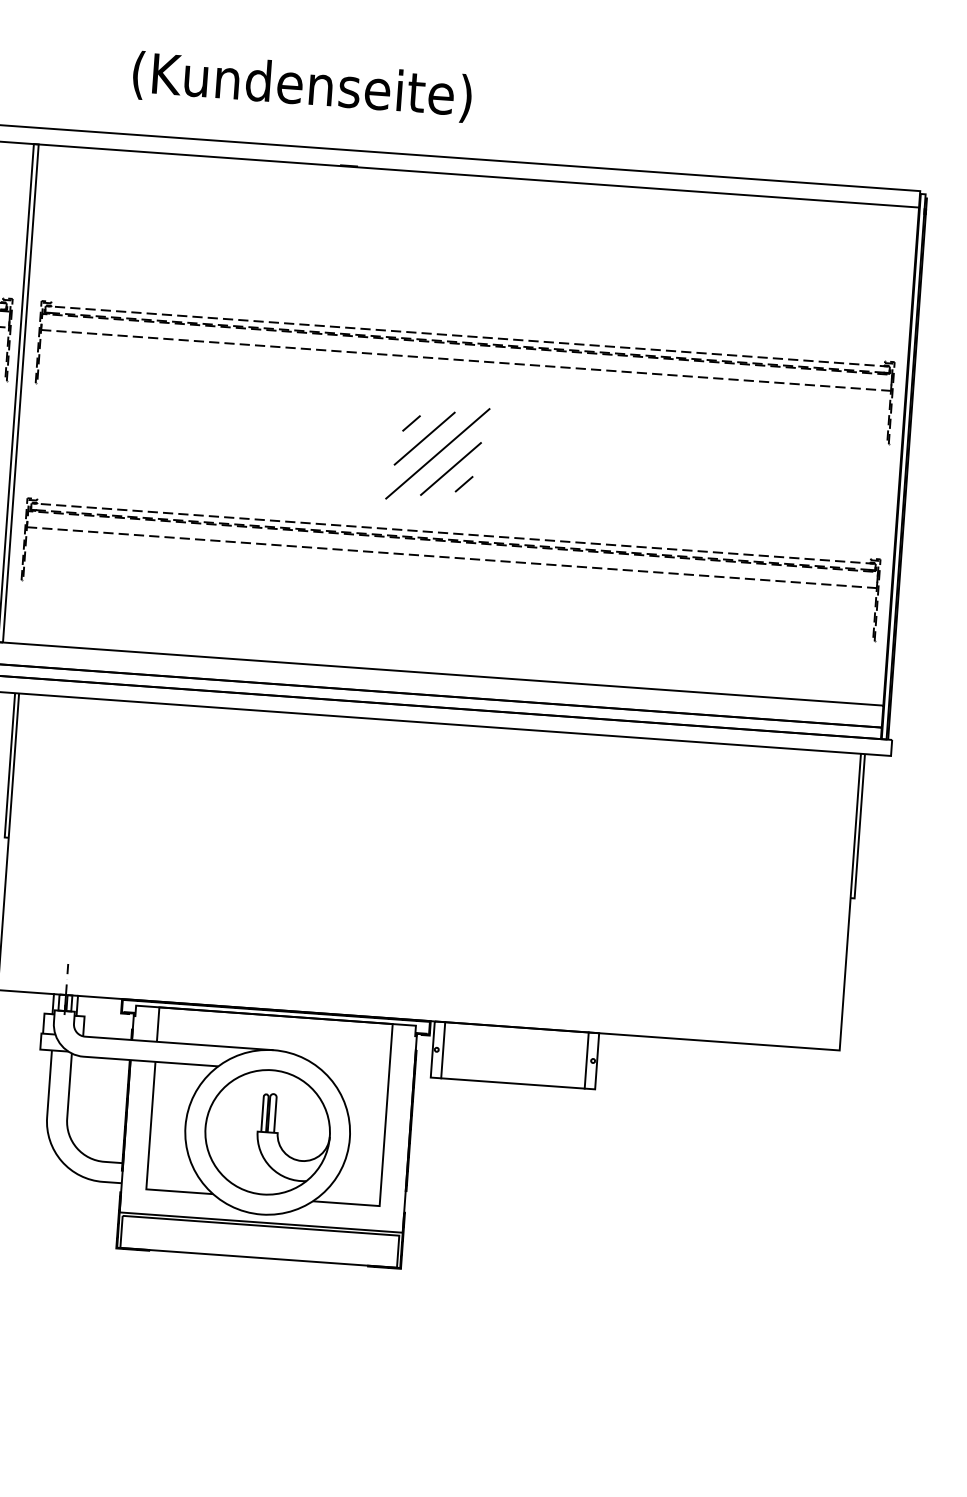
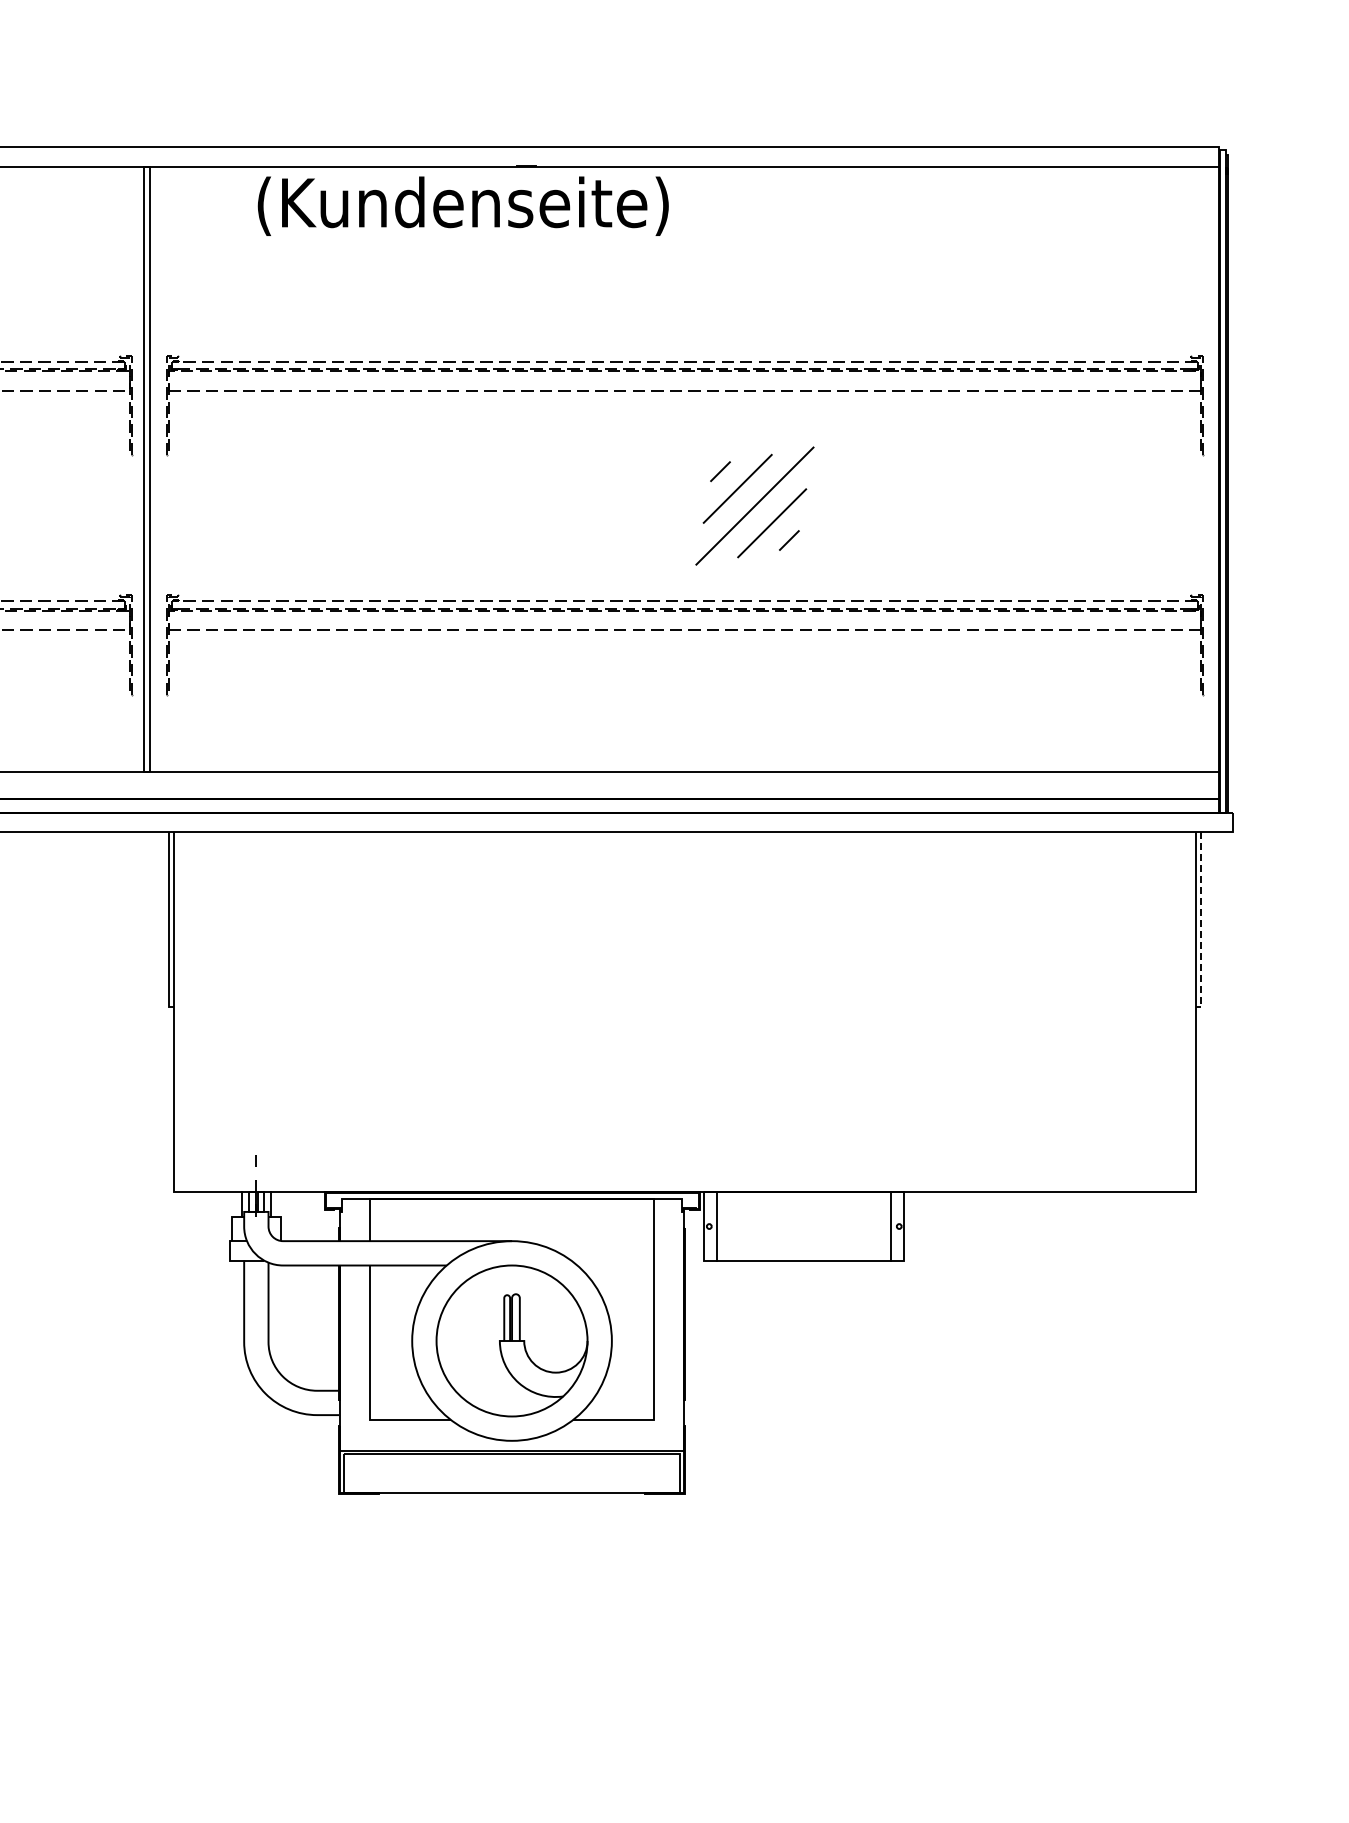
text: (301, 86) -> (462, 205), moved
part: (437, 453) -> (754, 505), moved
line: (859, 828) -> (1201, 922), solid -> dashed

